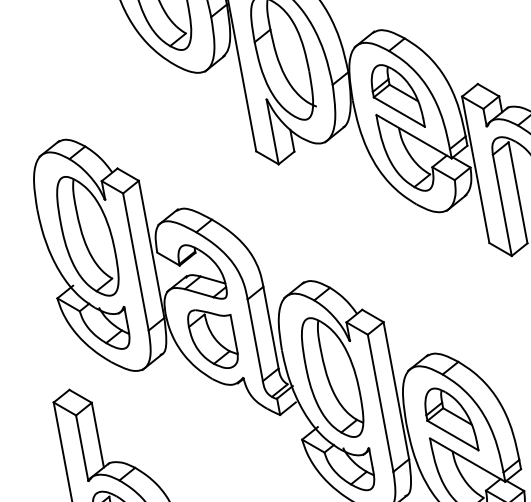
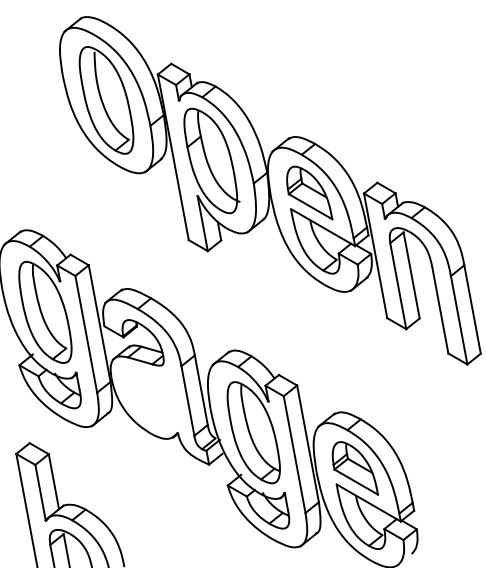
part: (212, 338) -> (151, 399), removed

